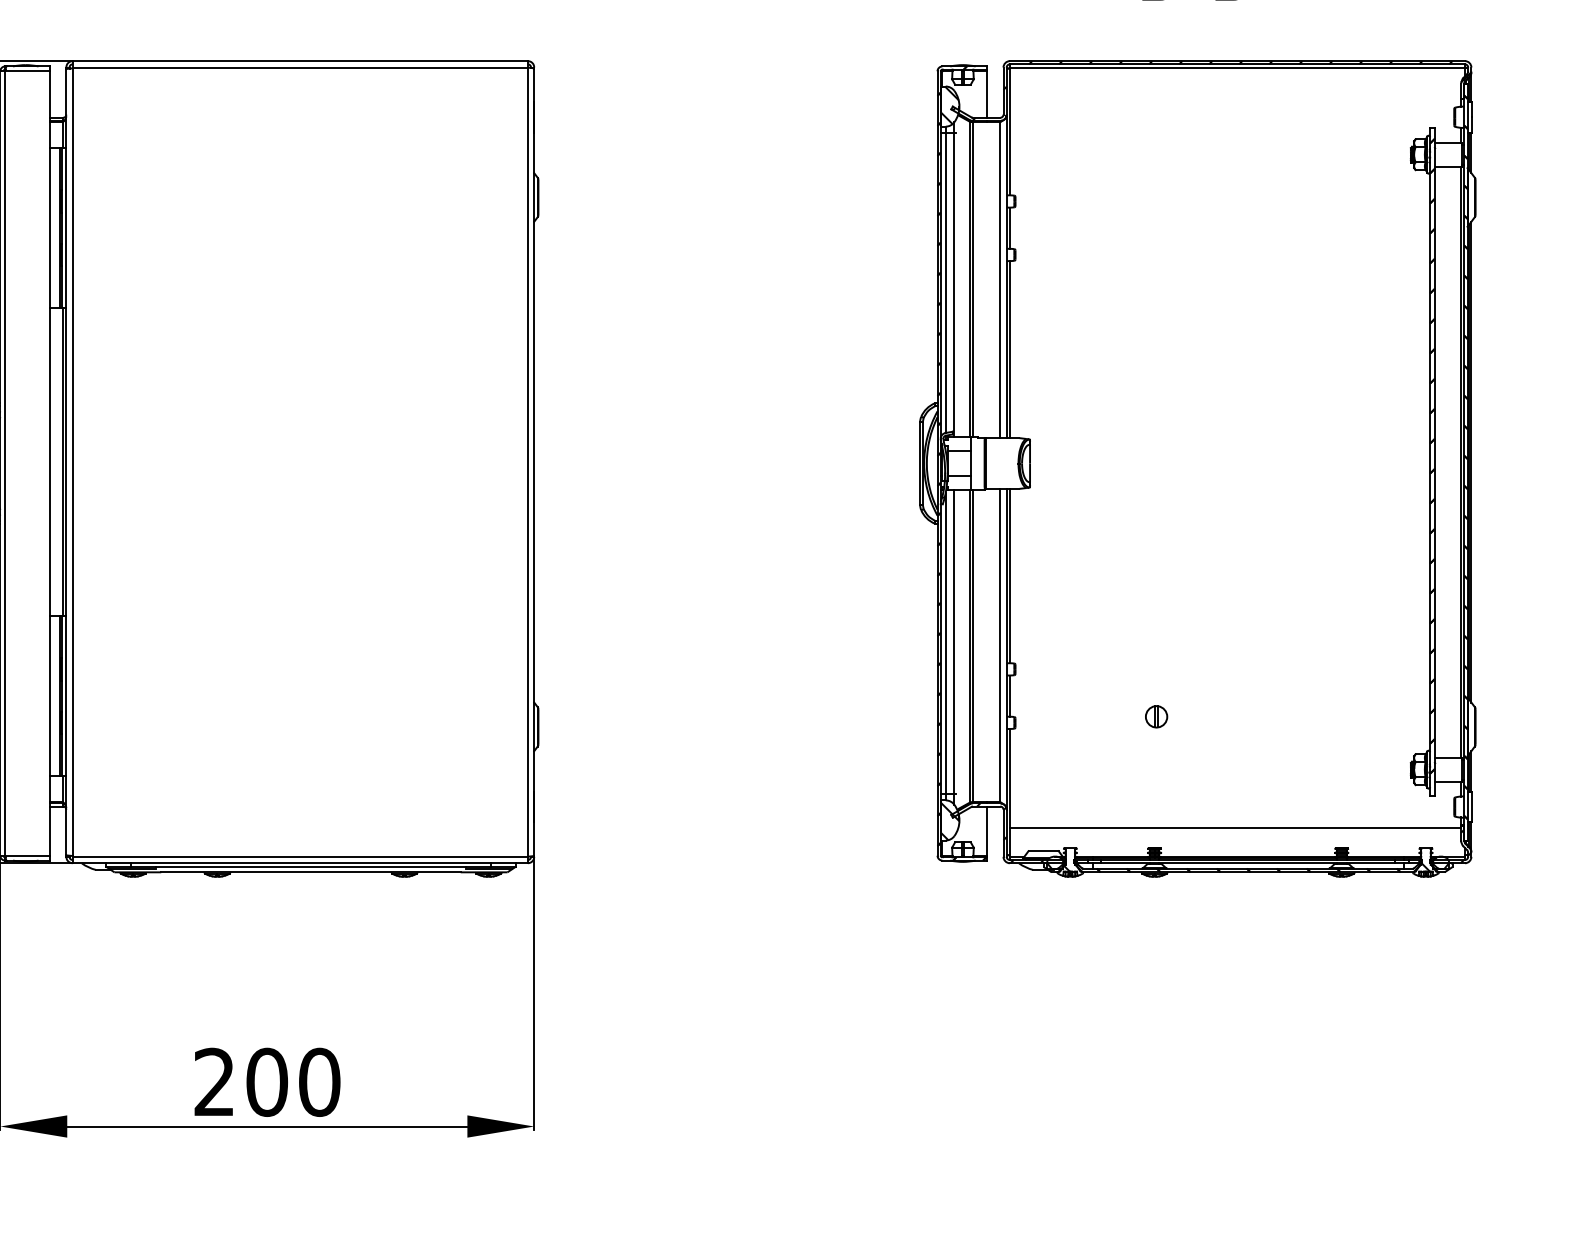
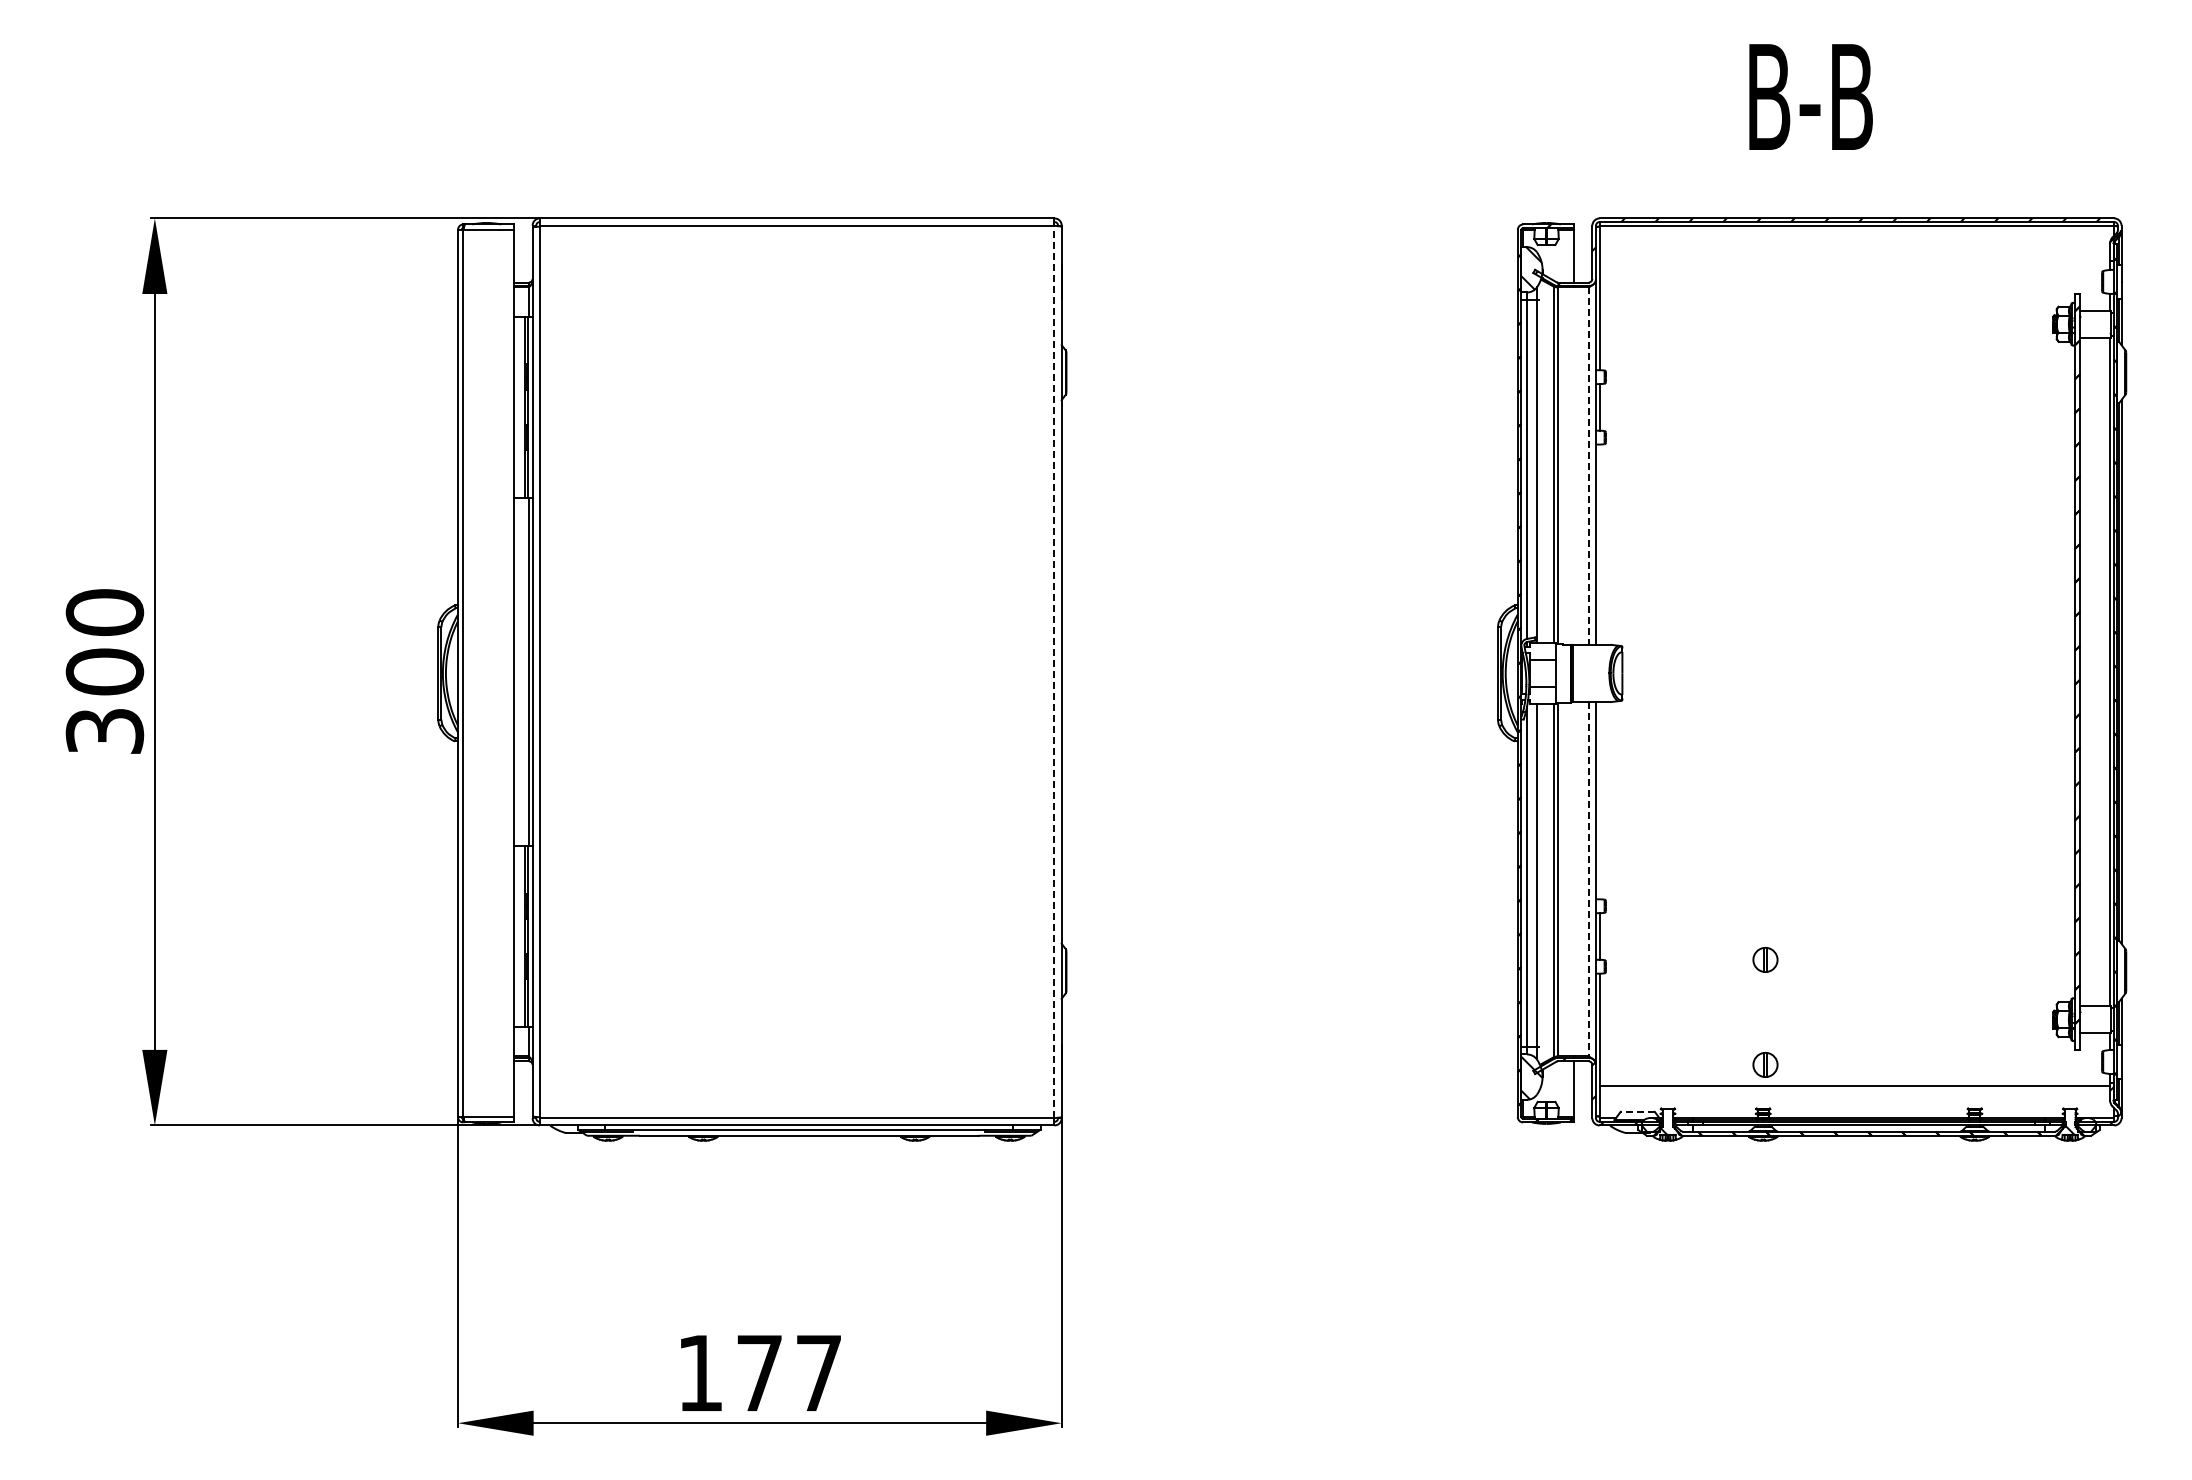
line: (1000, 280) -> (1588, 466), solid -> dashed
line: (1009, 349) -> (1599, 544), removed
line: (527, 461) -> (1054, 671), solid -> dashed
line: (1009, 575) -> (1599, 800), removed
line: (1000, 645) -> (1588, 879), solid -> dashed
part: (1156, 809) -> (1765, 1064), added
line: (1043, 850) -> (1637, 1111), solid -> dashed
text: (266, 1082) -> (759, 1373), 200 -> 177

